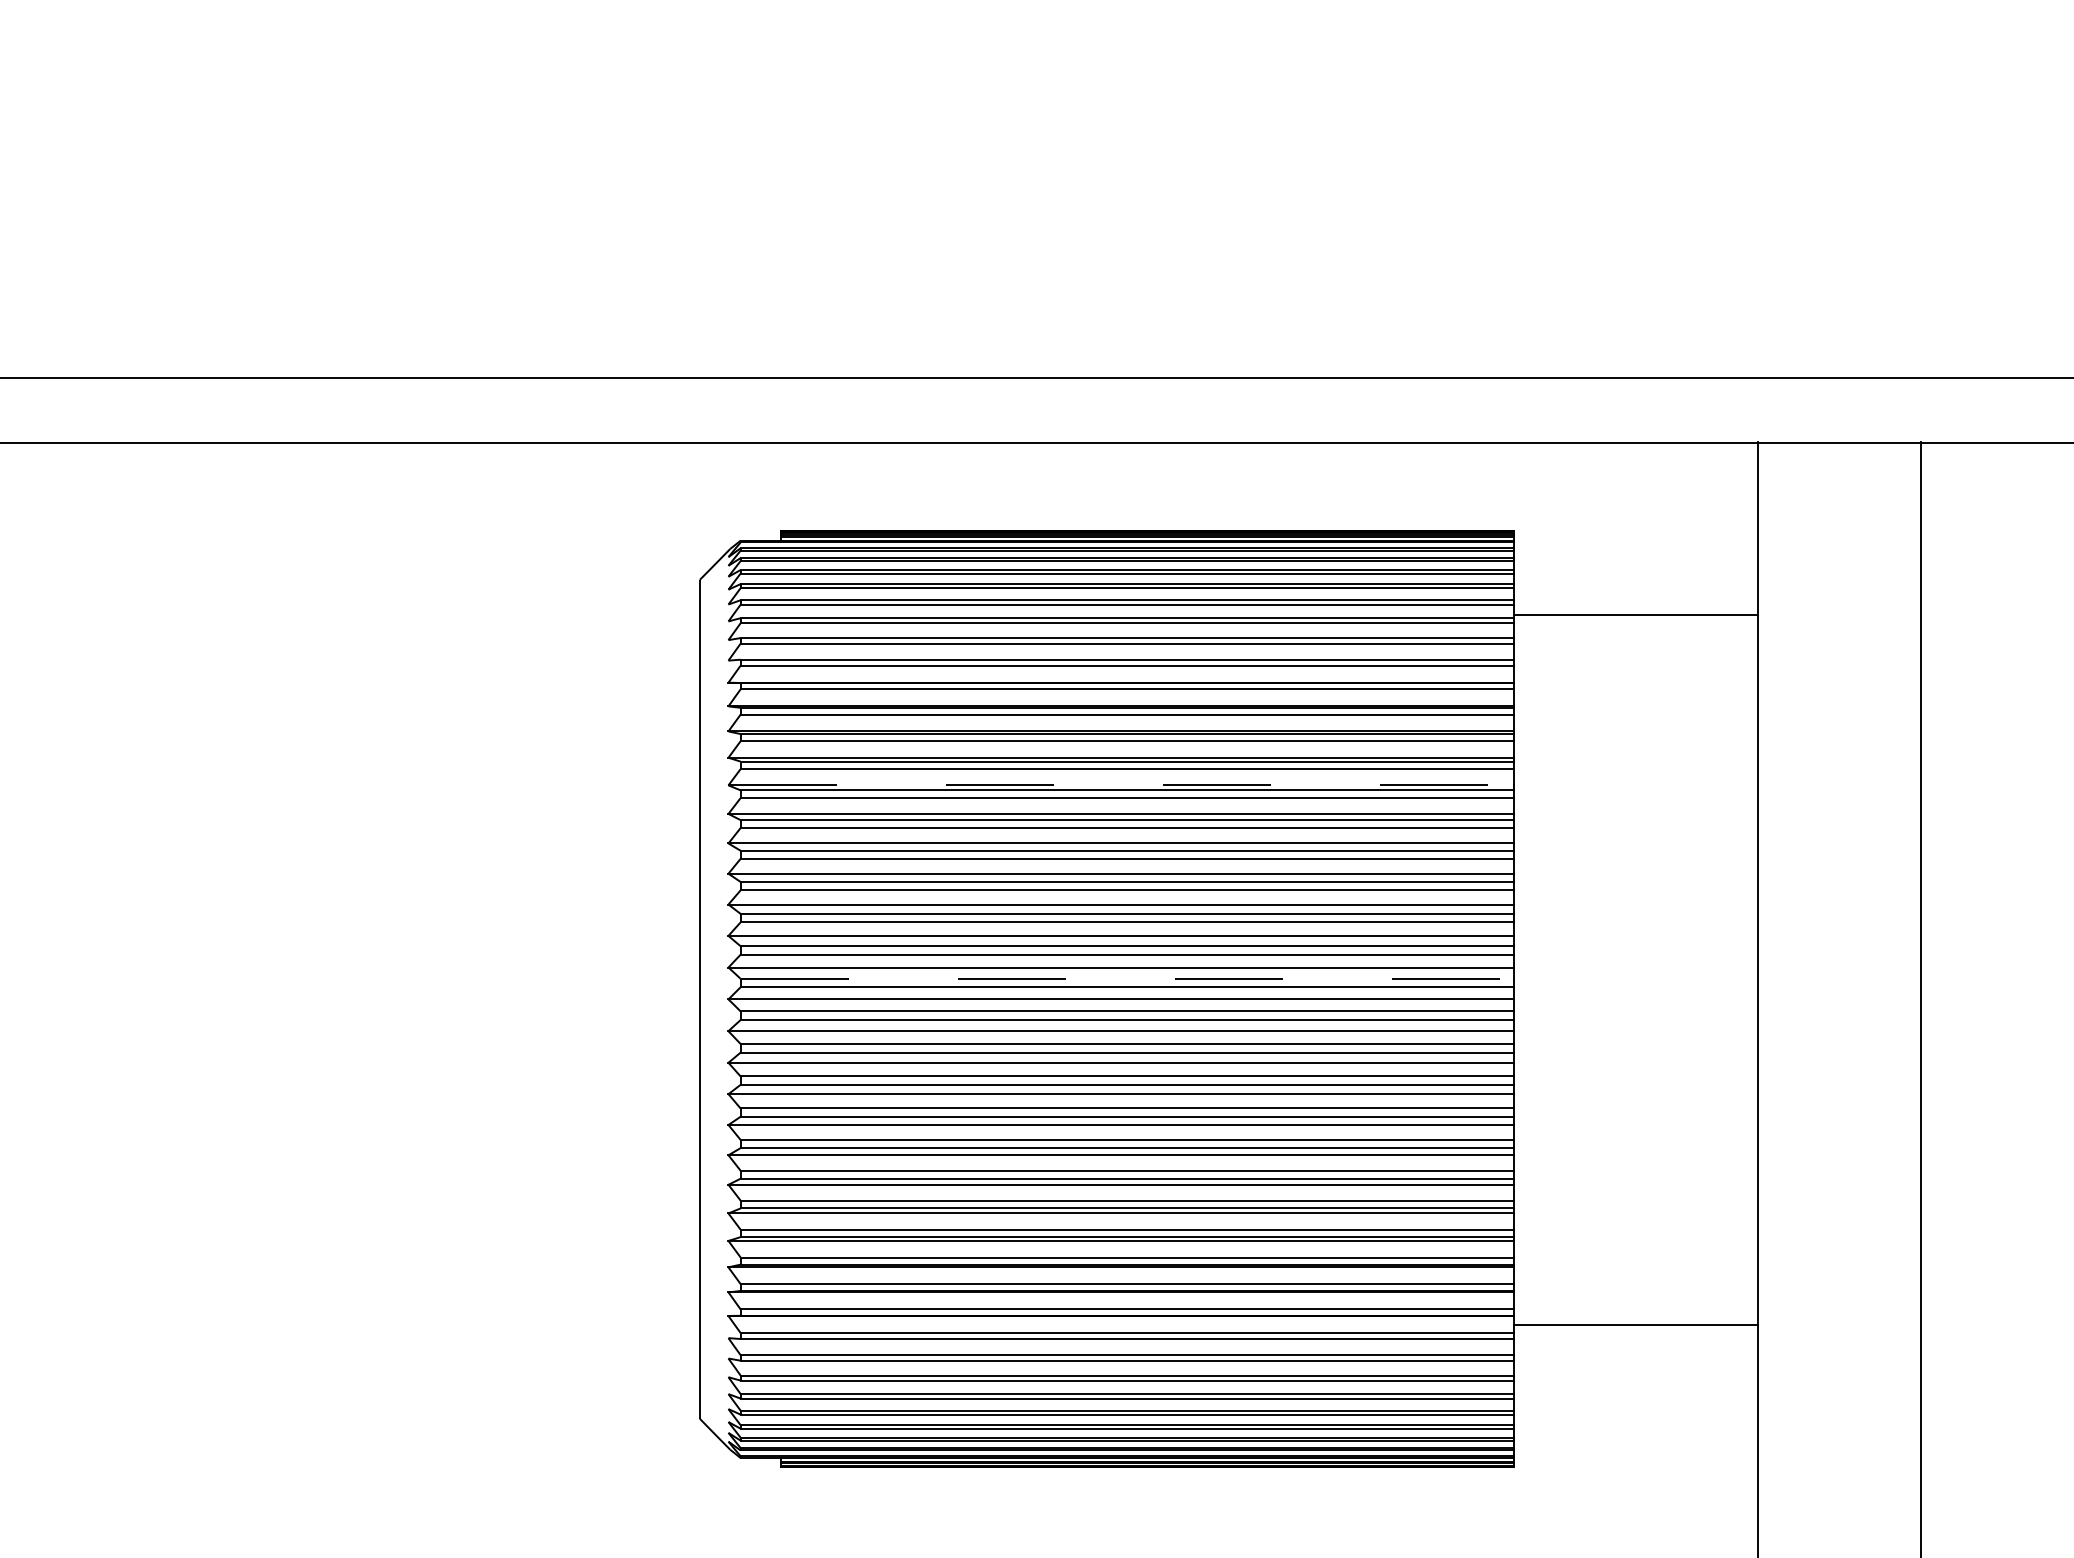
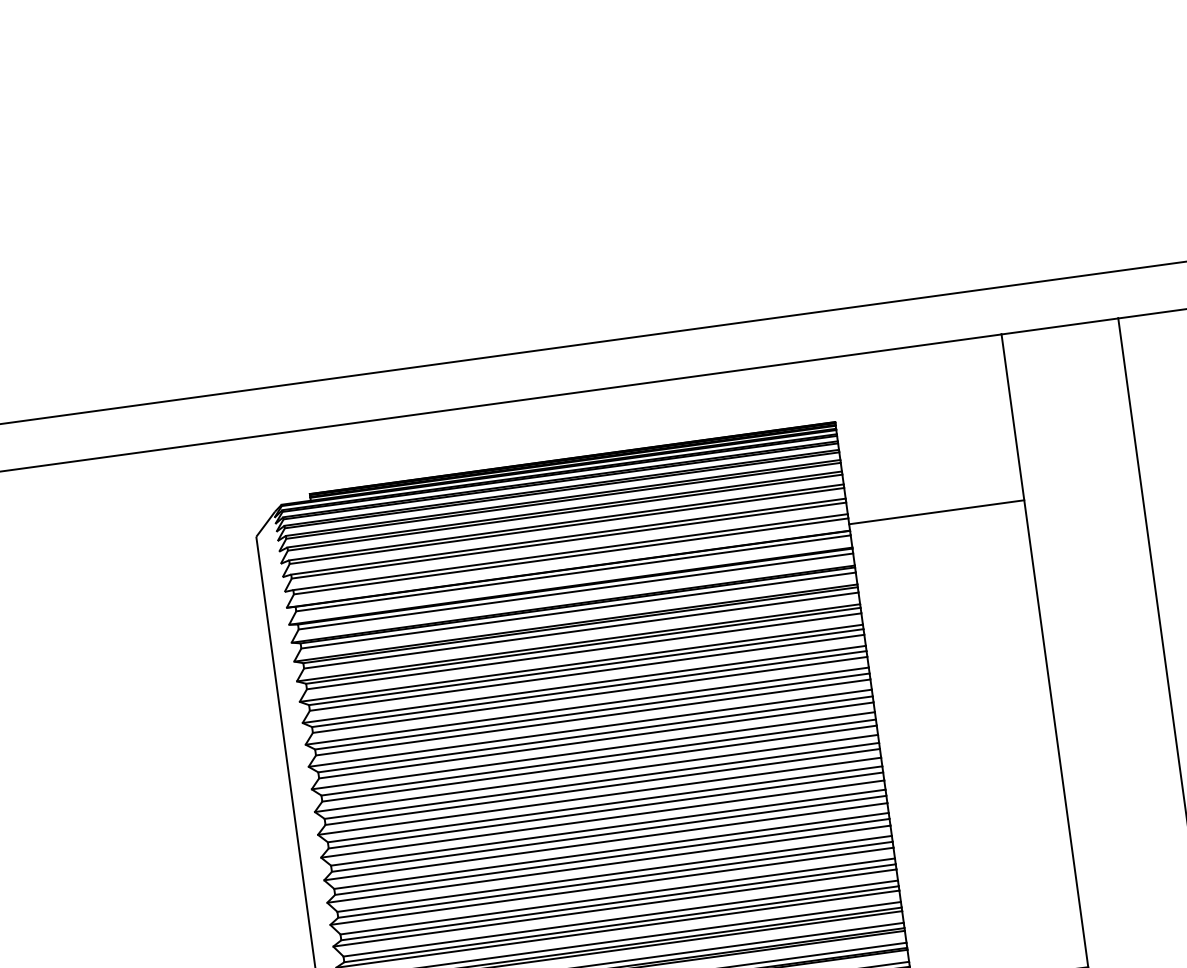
line: (1635, 614) -> (936, 512), moved
line: (1121, 785) -> (578, 642), dashed -> solid
line: (1127, 978) -> (602, 780), dashed -> solid

